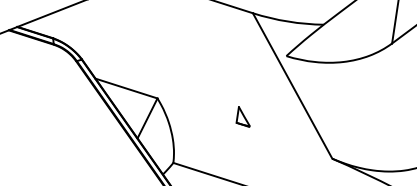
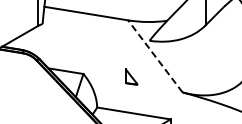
line: (292, 86) -> (155, 56), solid -> dashed
part: (244, 115) -> (131, 76), size x1.6

